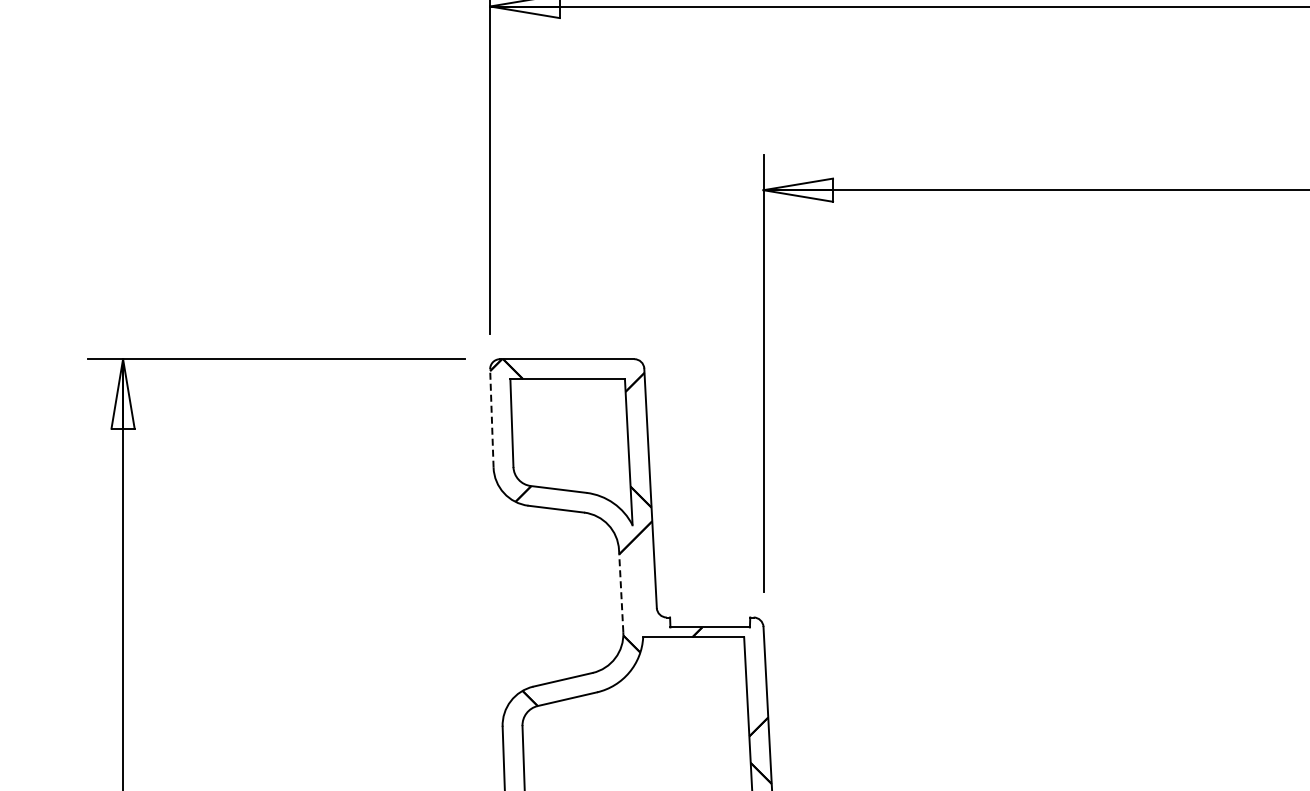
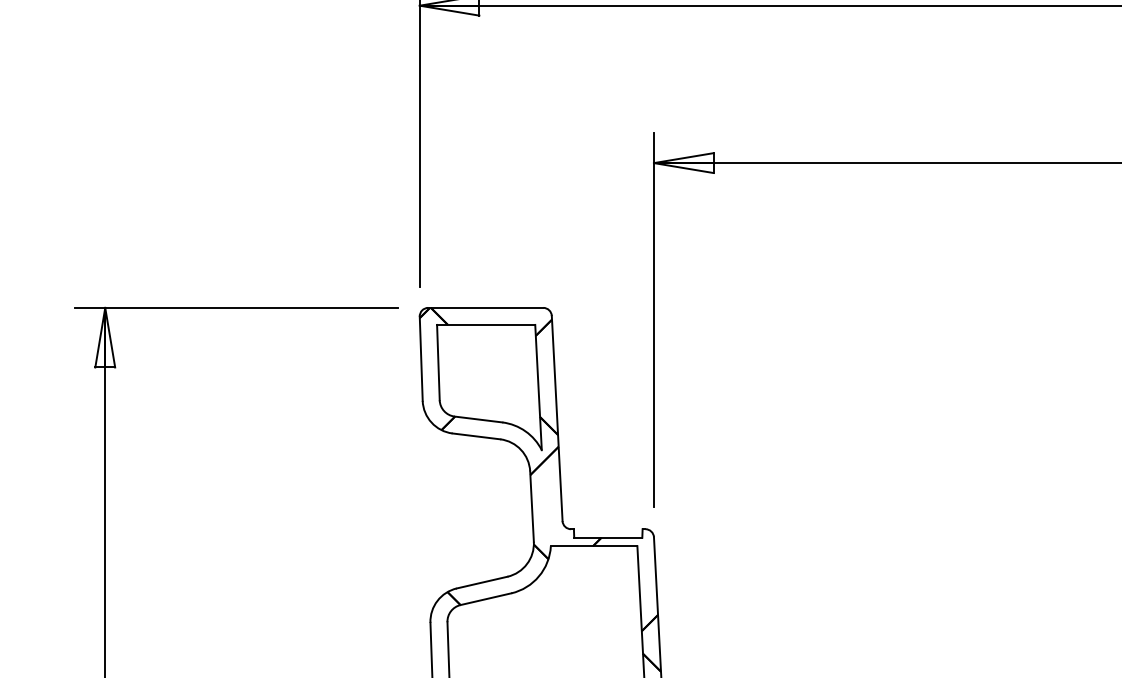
line: (491, 418) -> (420, 358), dashed -> solid
line: (621, 590) -> (532, 506), dashed -> solid

